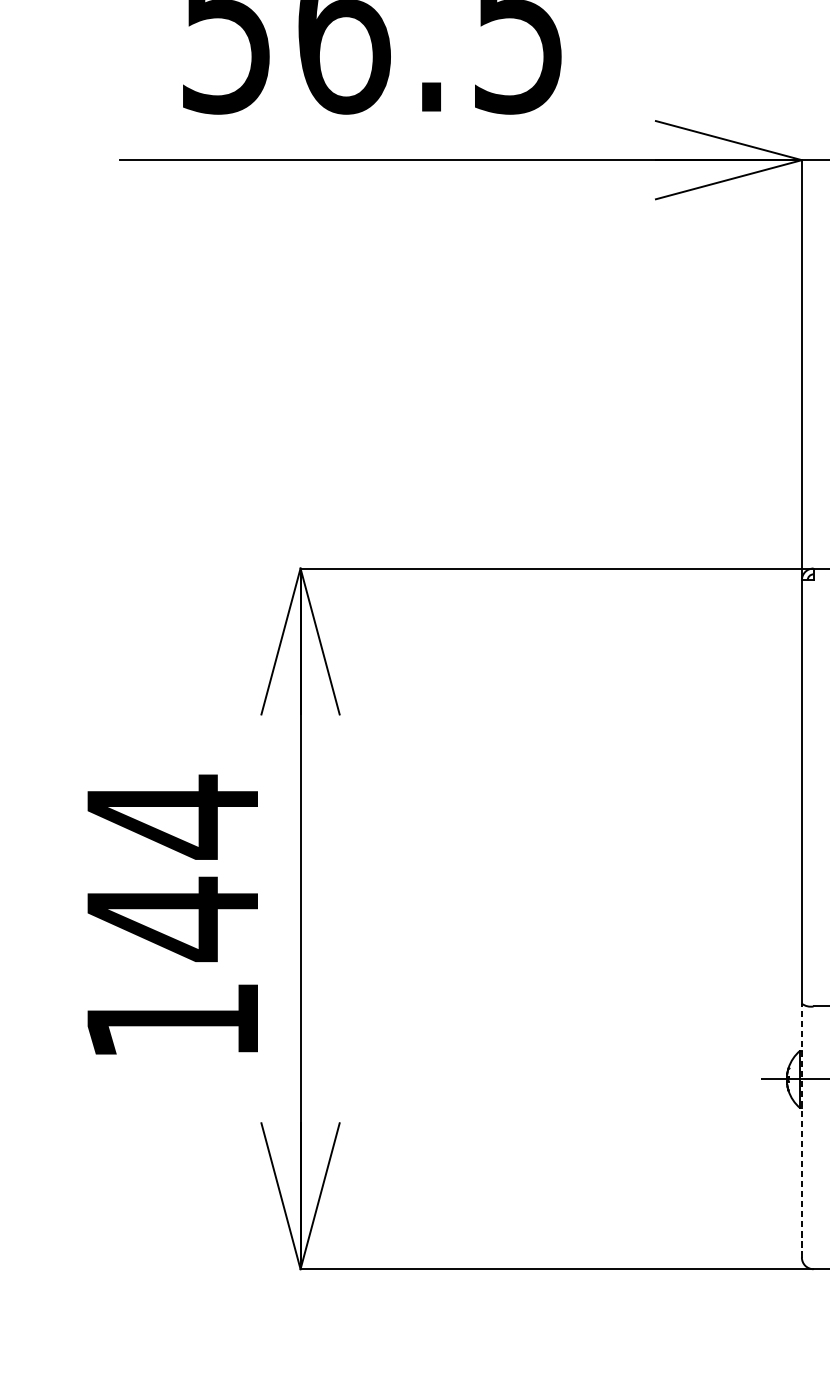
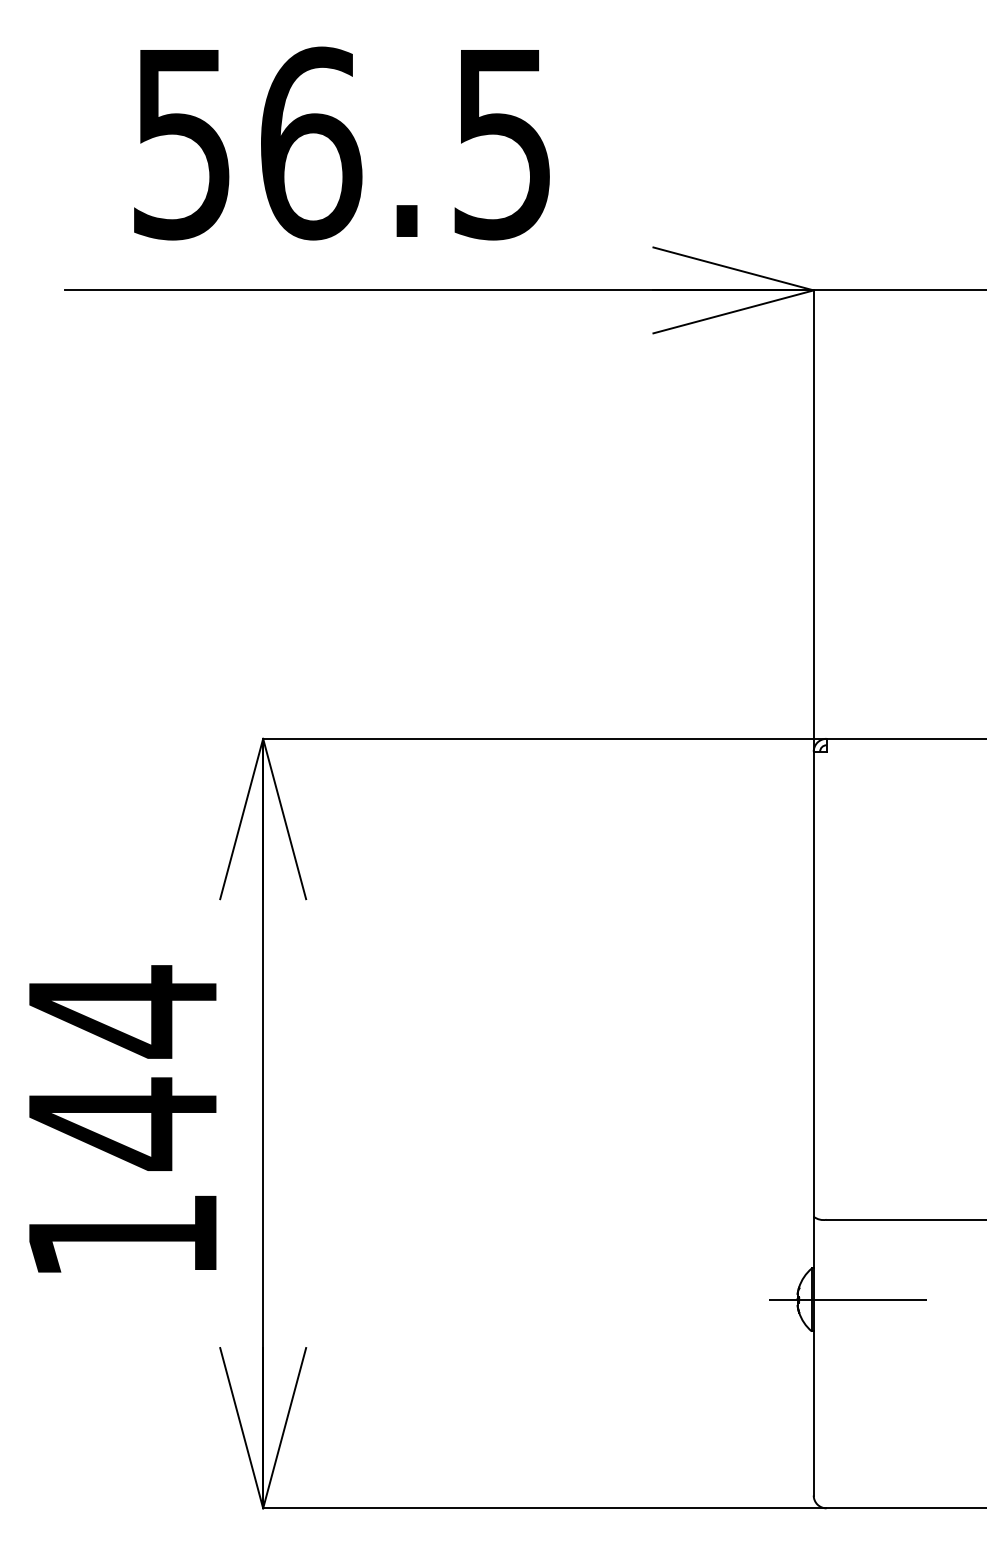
line: (801, 1130) -> (813, 1355), dashed -> solid

